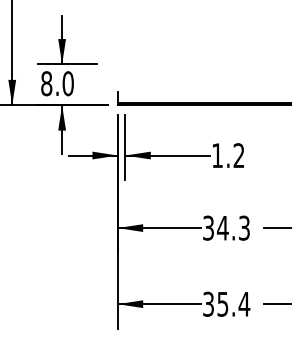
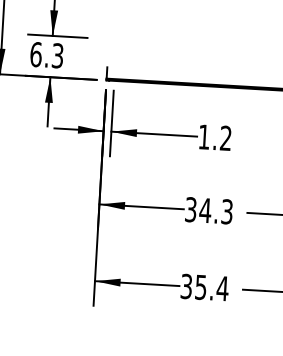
text: (57, 83) -> (46, 55), 8.0 -> 6.3

